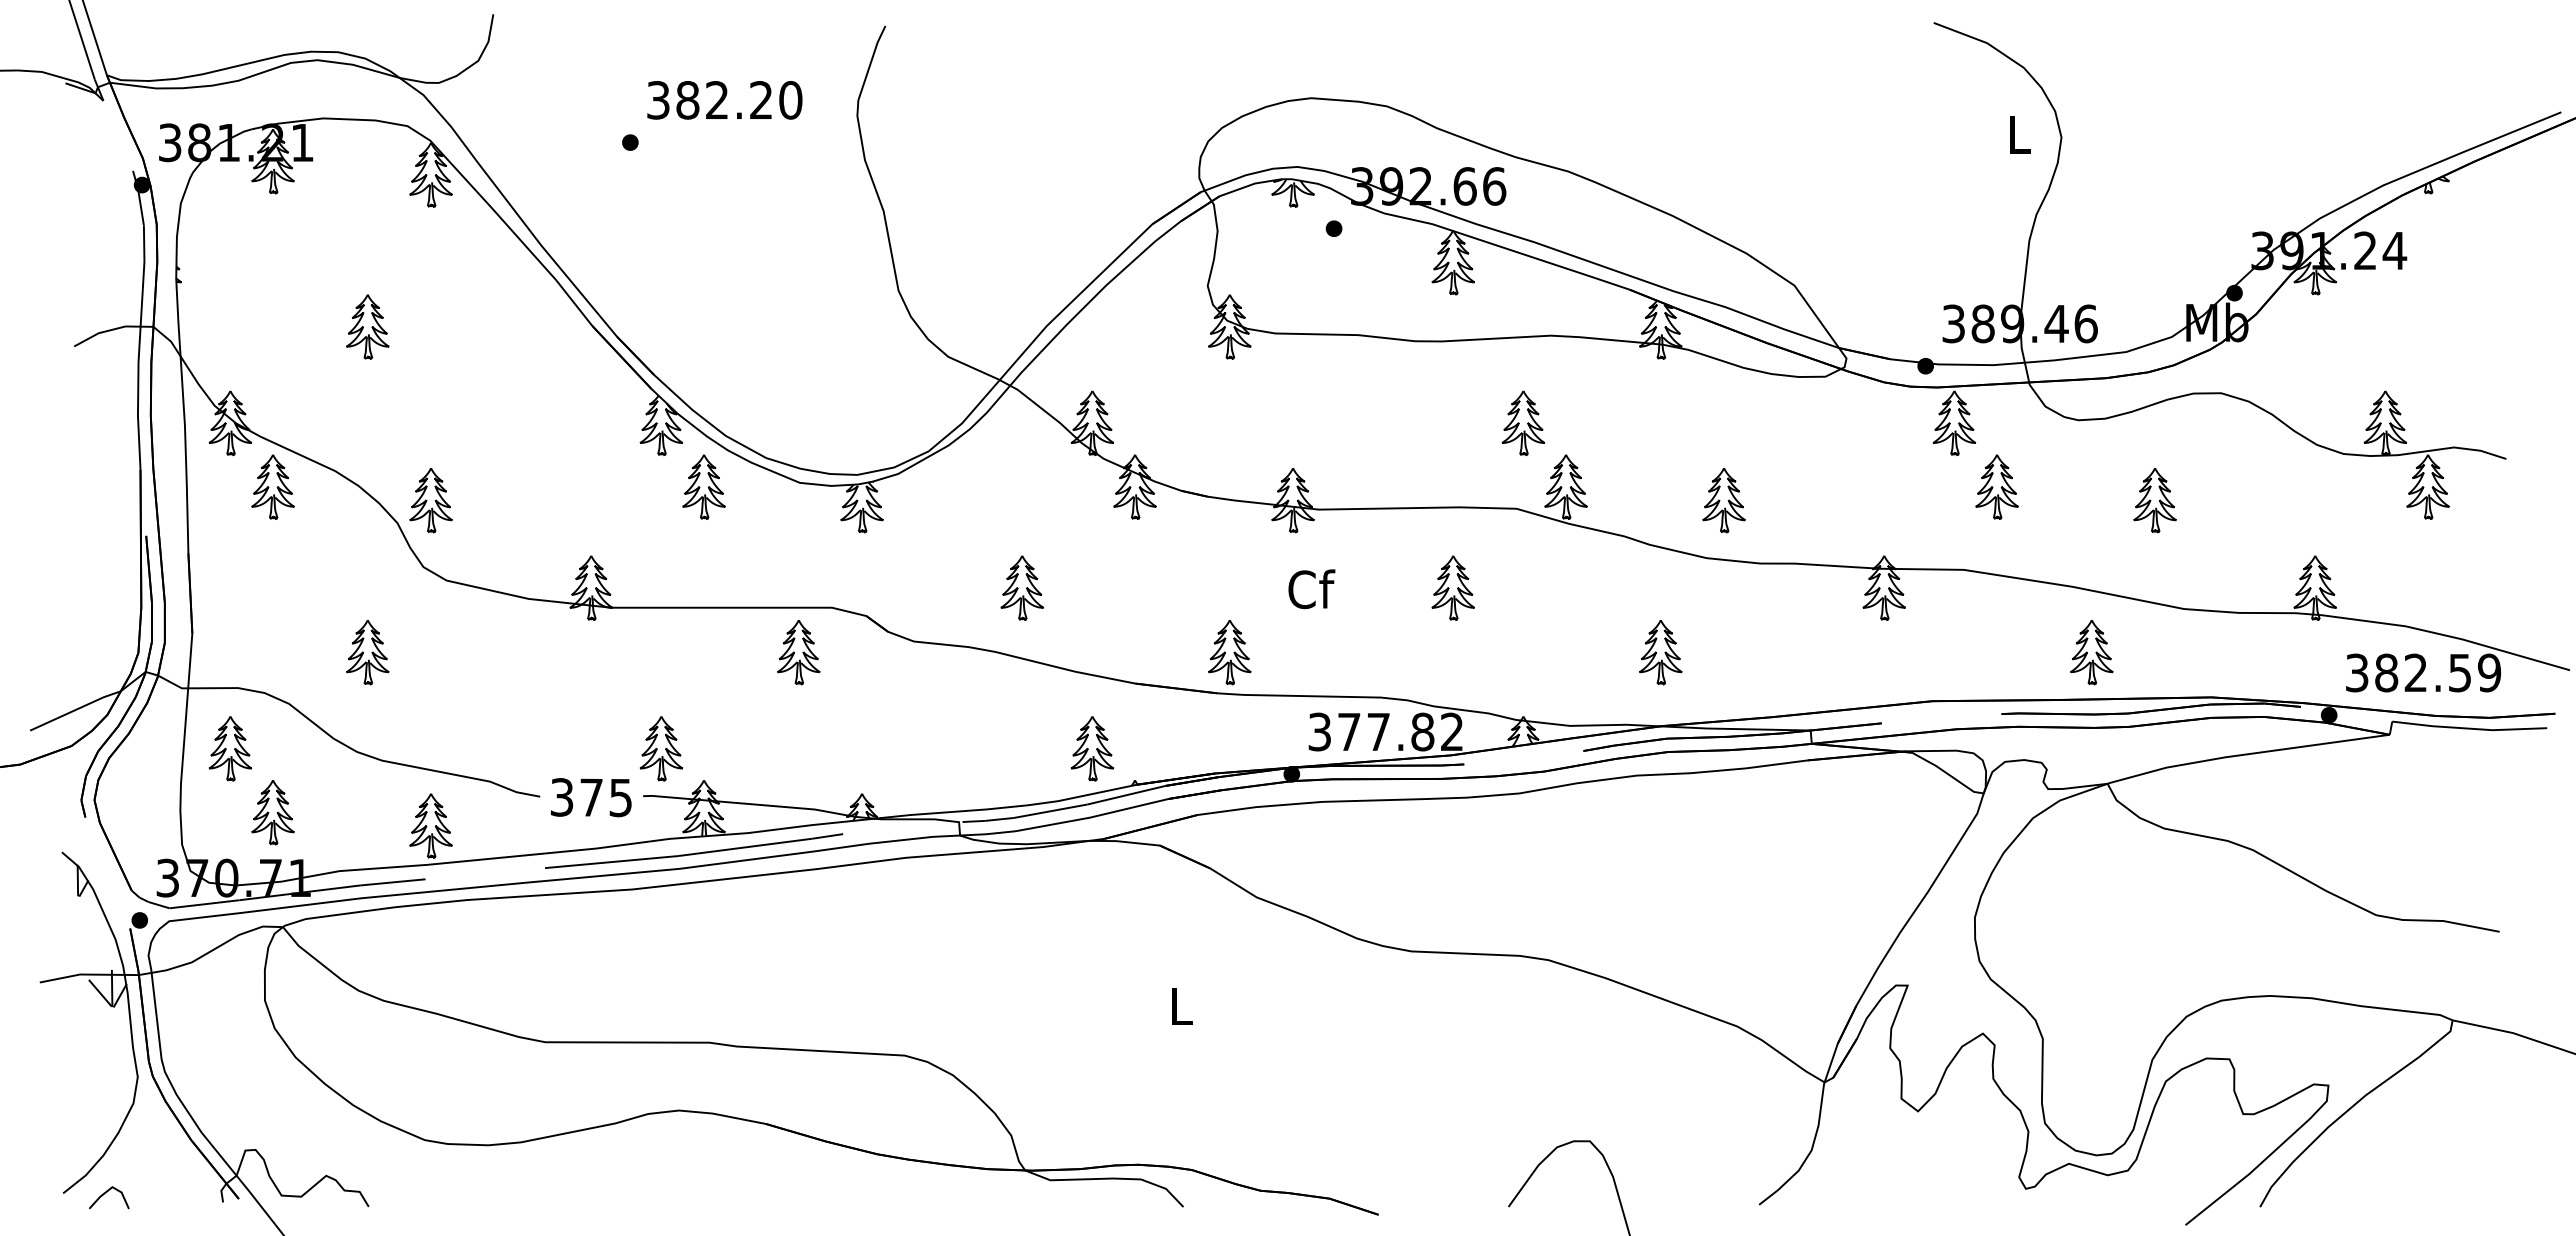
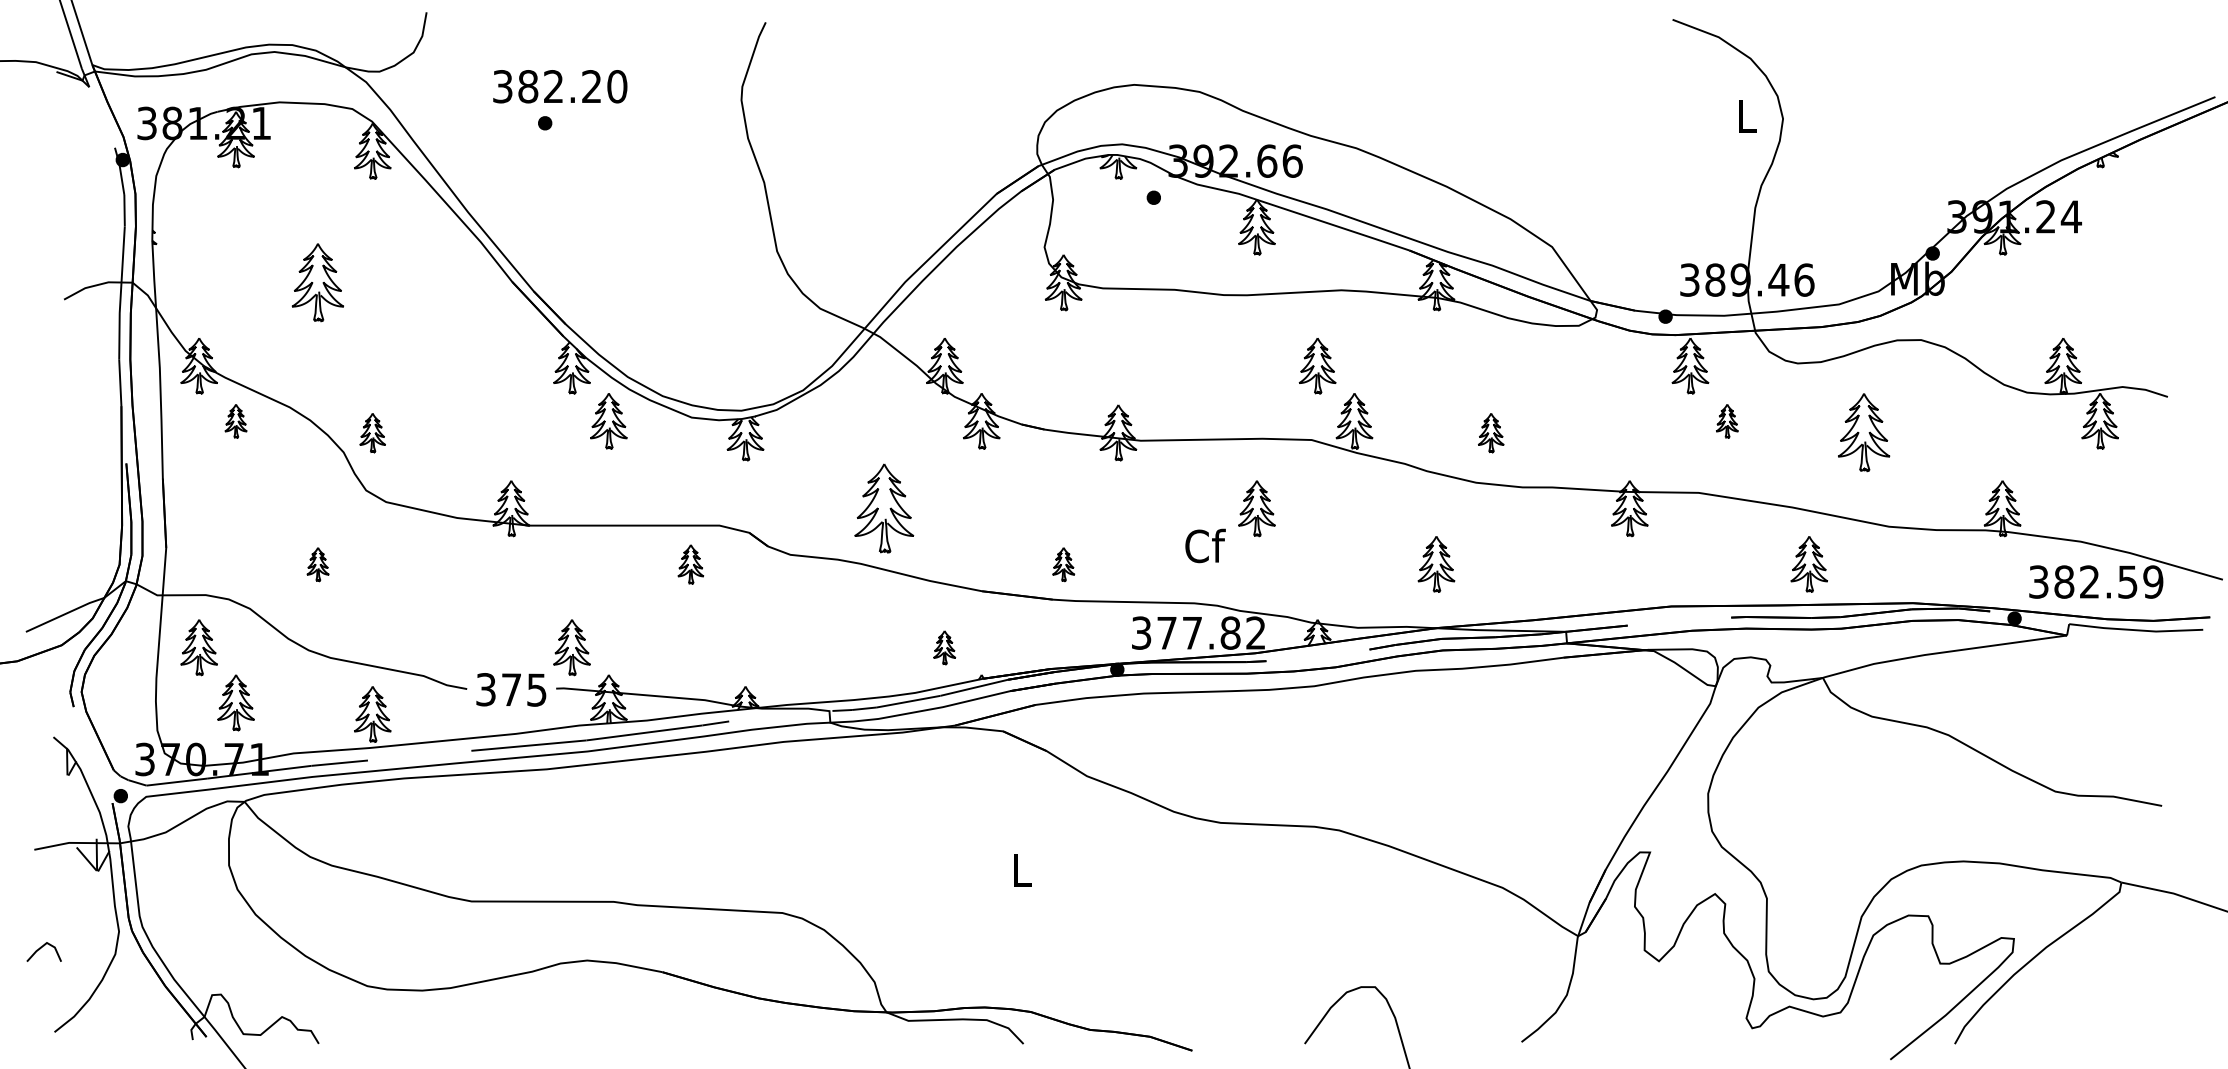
text: (724, 100) -> (559, 86), moved
part: (367, 326) -> (317, 282), size x1.4
part: (272, 486) -> (235, 420), size x0.6
part: (1996, 486) -> (1726, 420), size x0.6
part: (430, 500) -> (372, 432), size x0.7
part: (1723, 500) -> (1490, 432), size x0.7
part: (2154, 500) -> (1863, 432), size x1.4
part: (1021, 587) -> (883, 508), size x1.6
text: (1311, 589) -> (1205, 546), moved
part: (367, 652) -> (317, 564), size x0.6
part: (798, 652) -> (690, 564), size x0.7
part: (1229, 652) -> (1063, 564), size x0.6
part: (1091, 748) -> (944, 647), size x0.6
line: (106, 1193) -> (41, 948), moved

